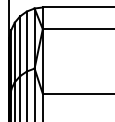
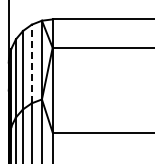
line: (26, 41) -> (31, 63), solid -> dashed

